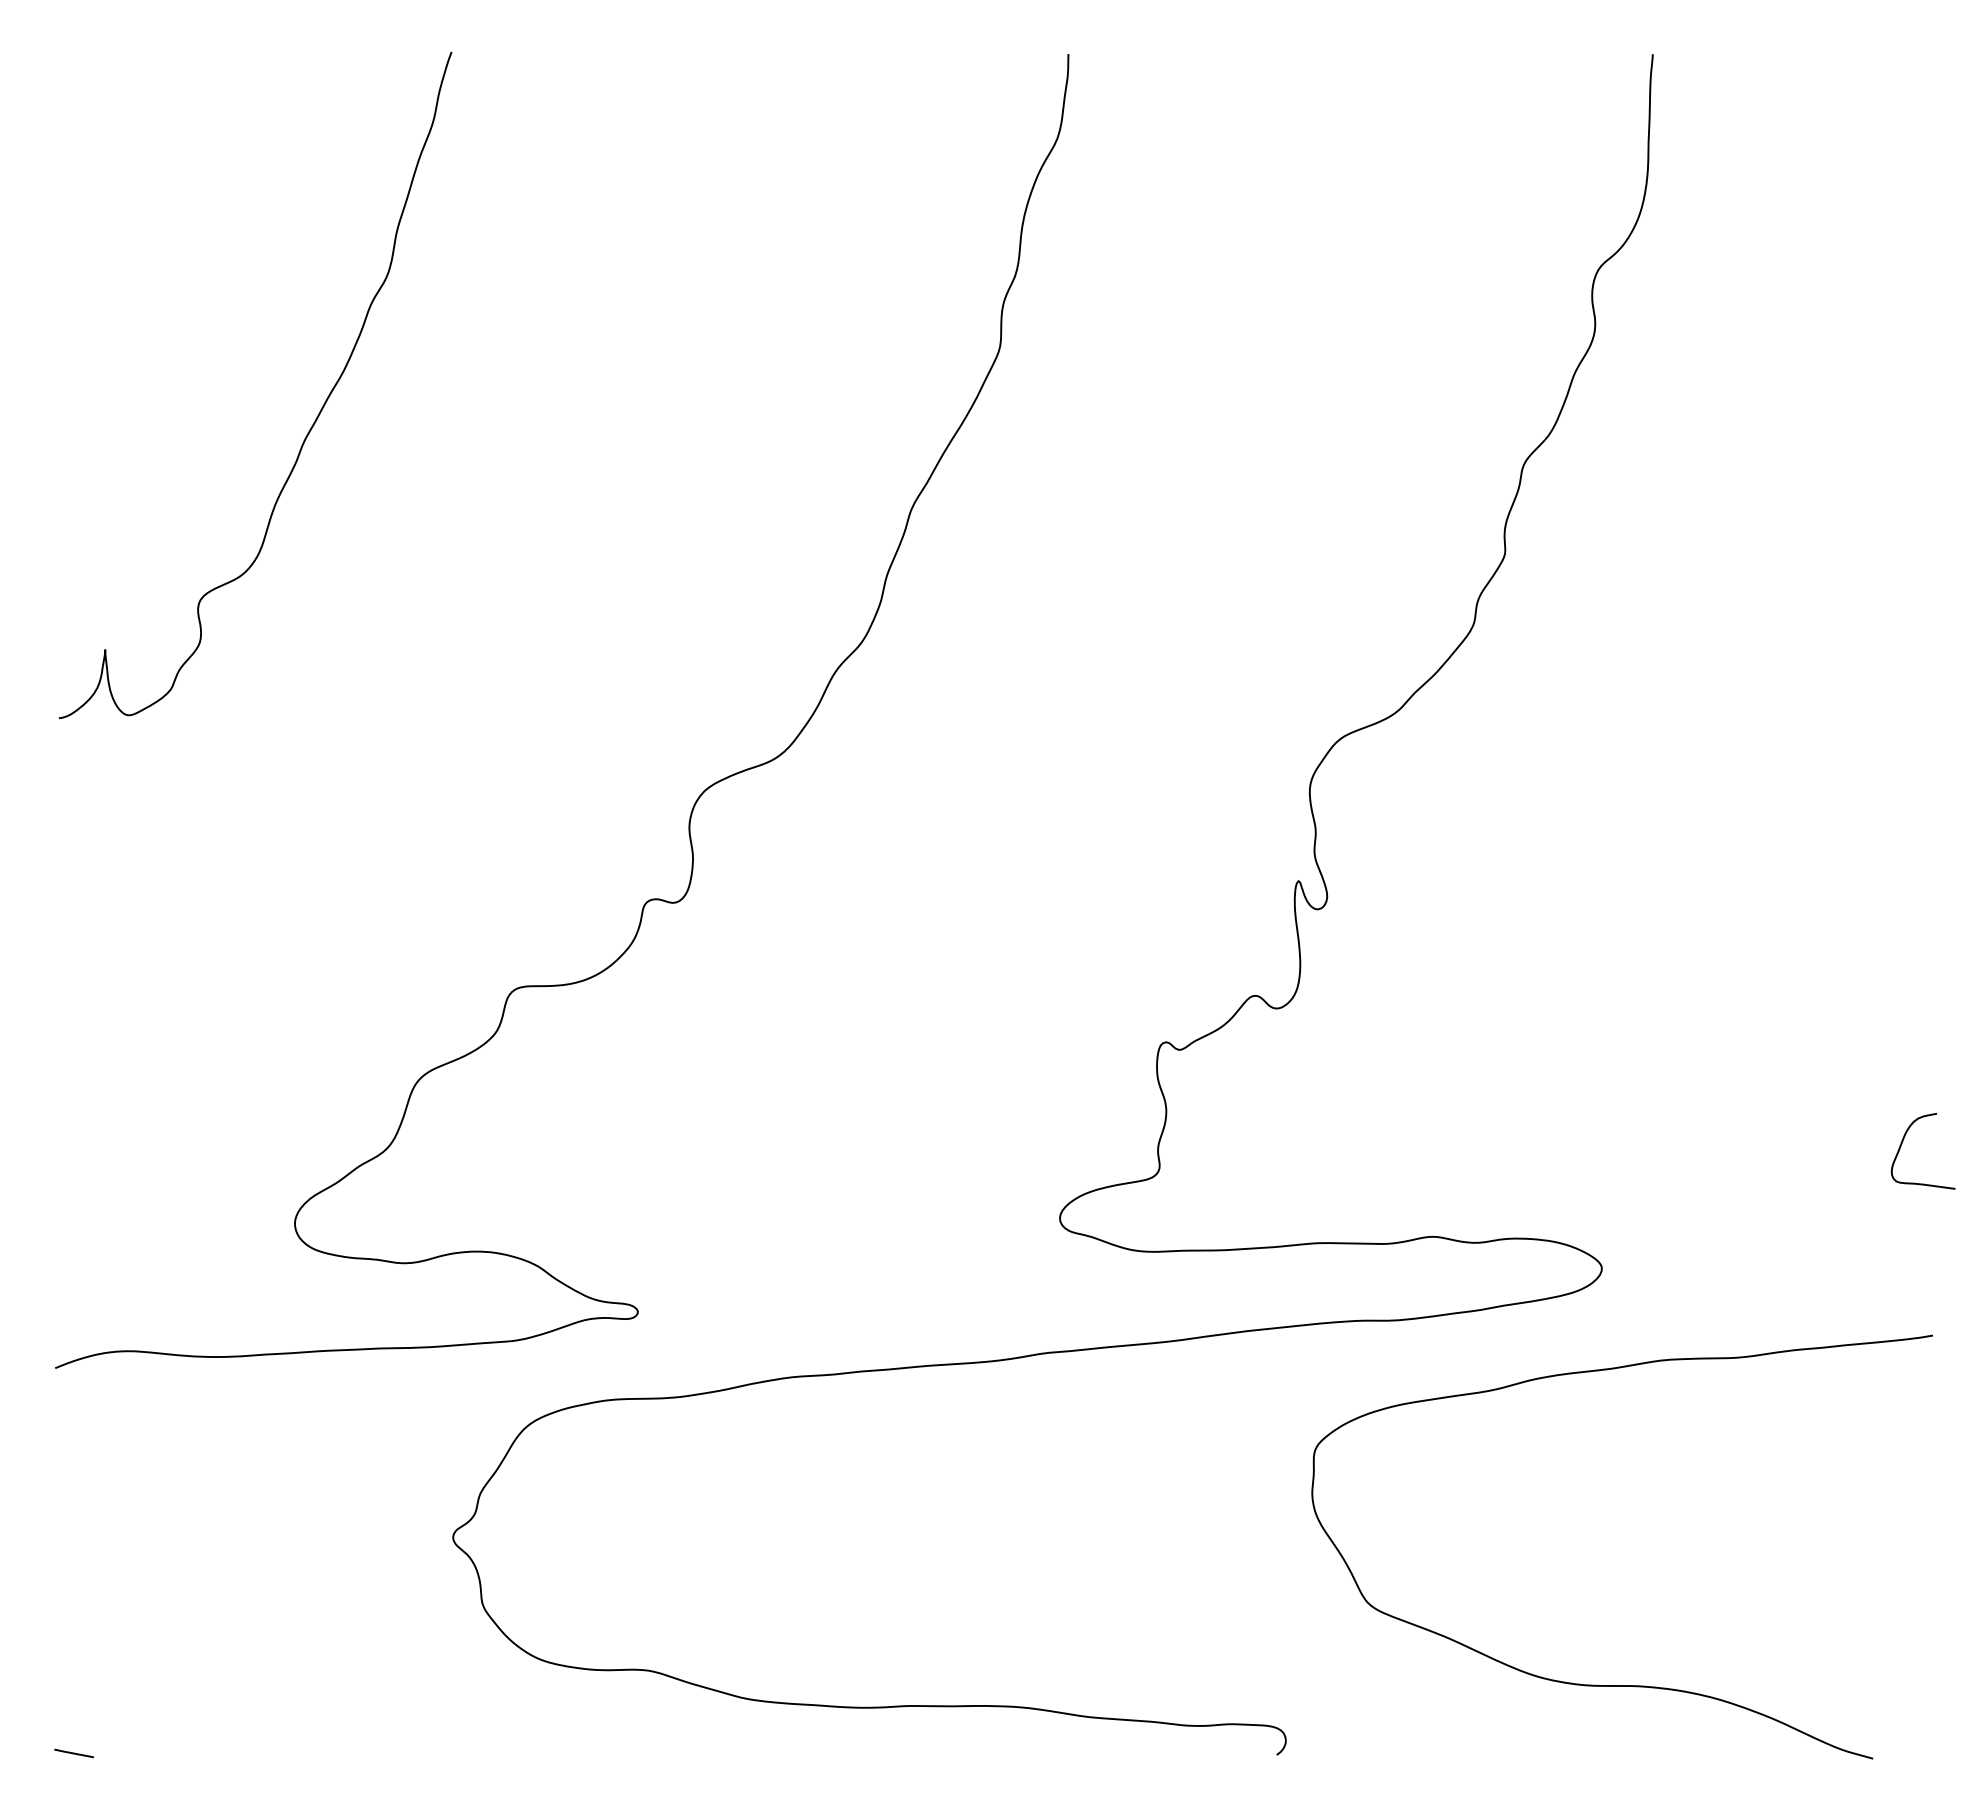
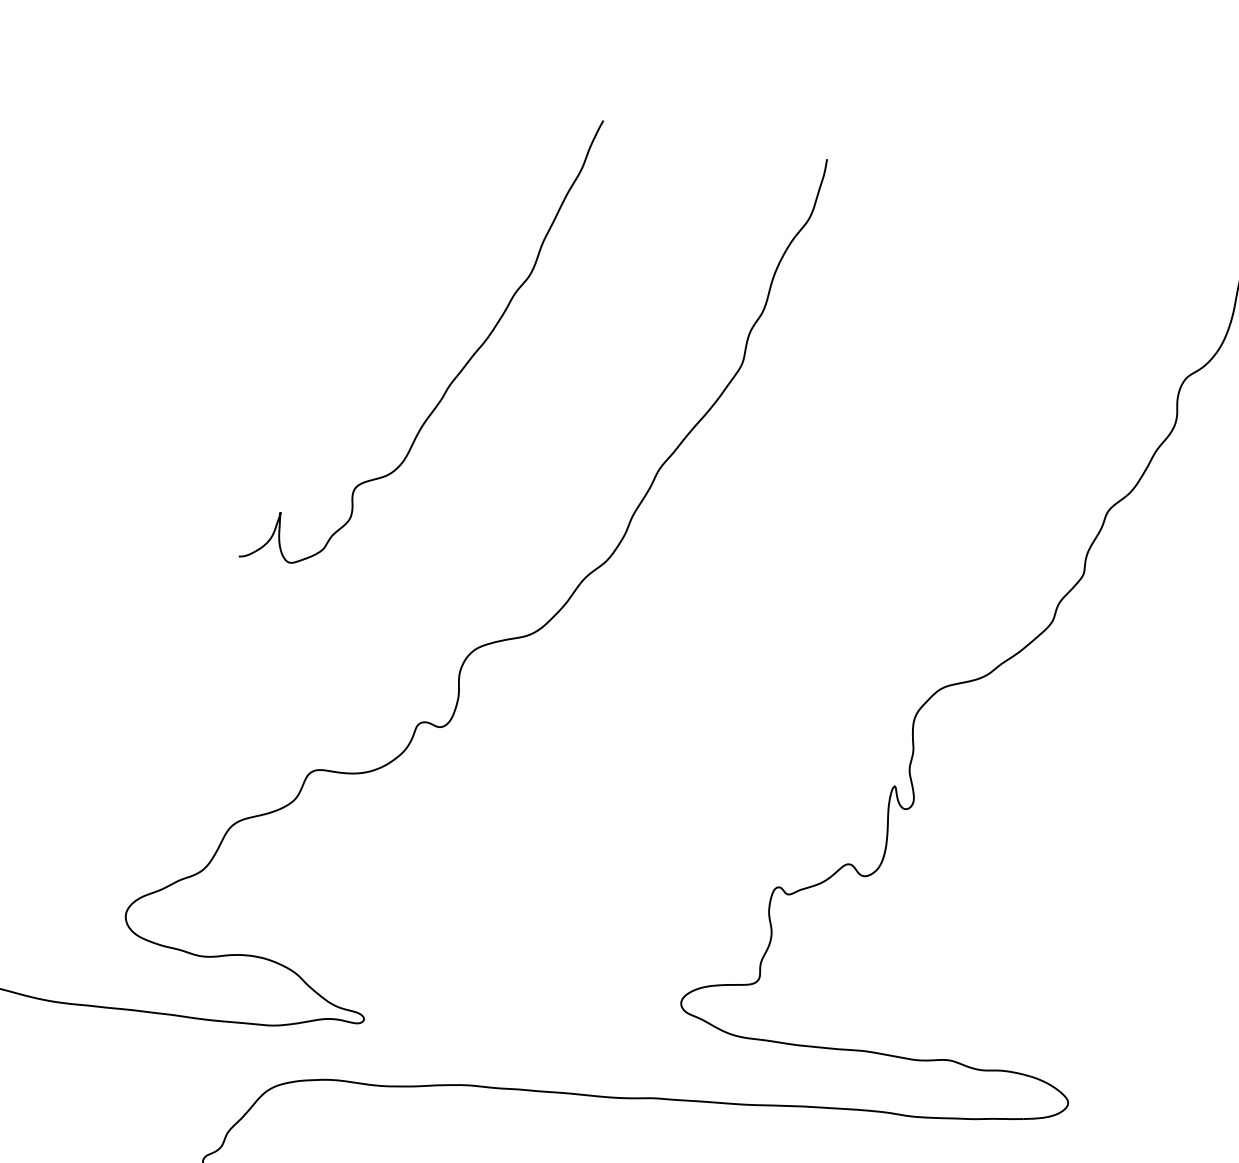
curve: (314, 420) -> (459, 371), moved

